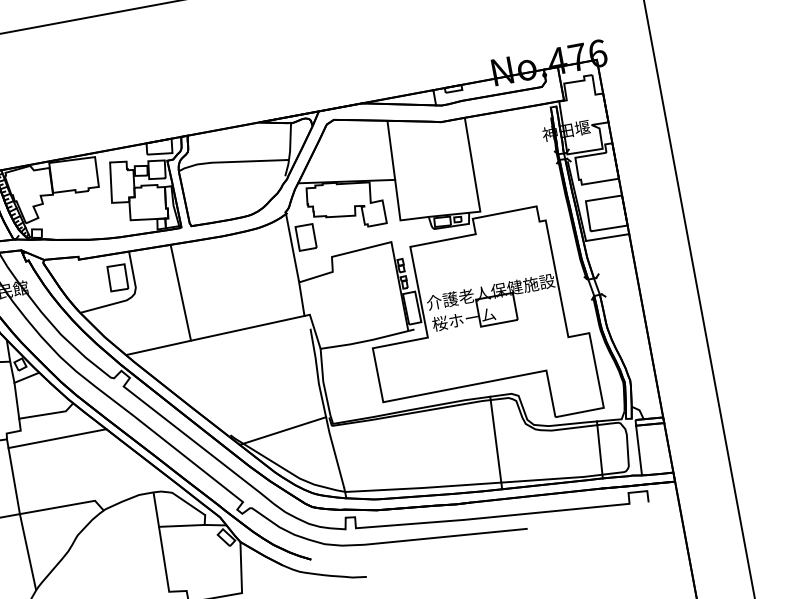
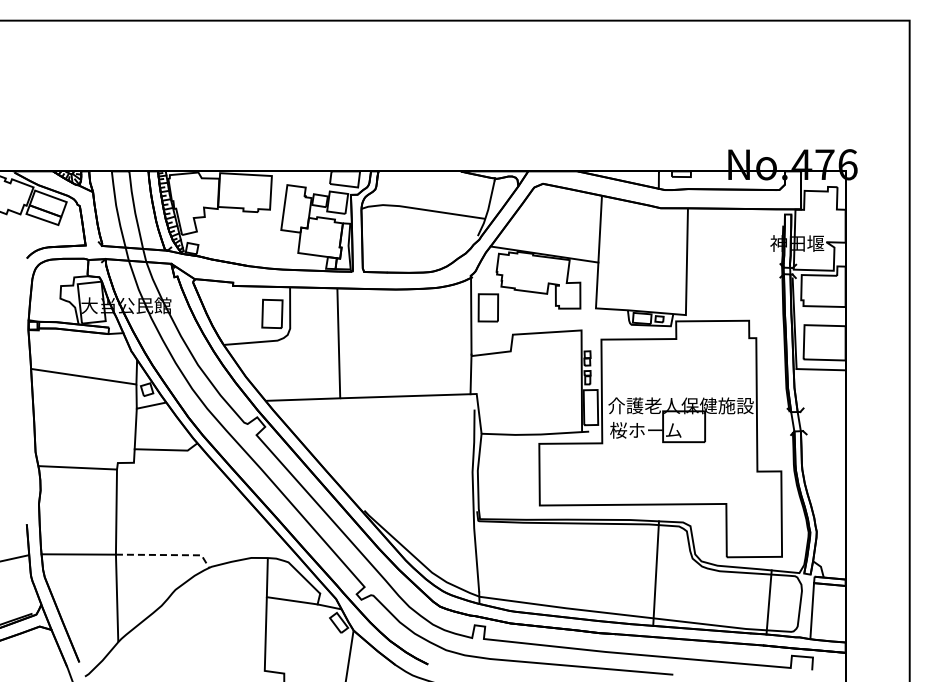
line: (282, 430) -> (422, 516), removed
line: (57, 438) -> (172, 478), removed
line: (64, 506) -> (166, 555), solid -> dashed

